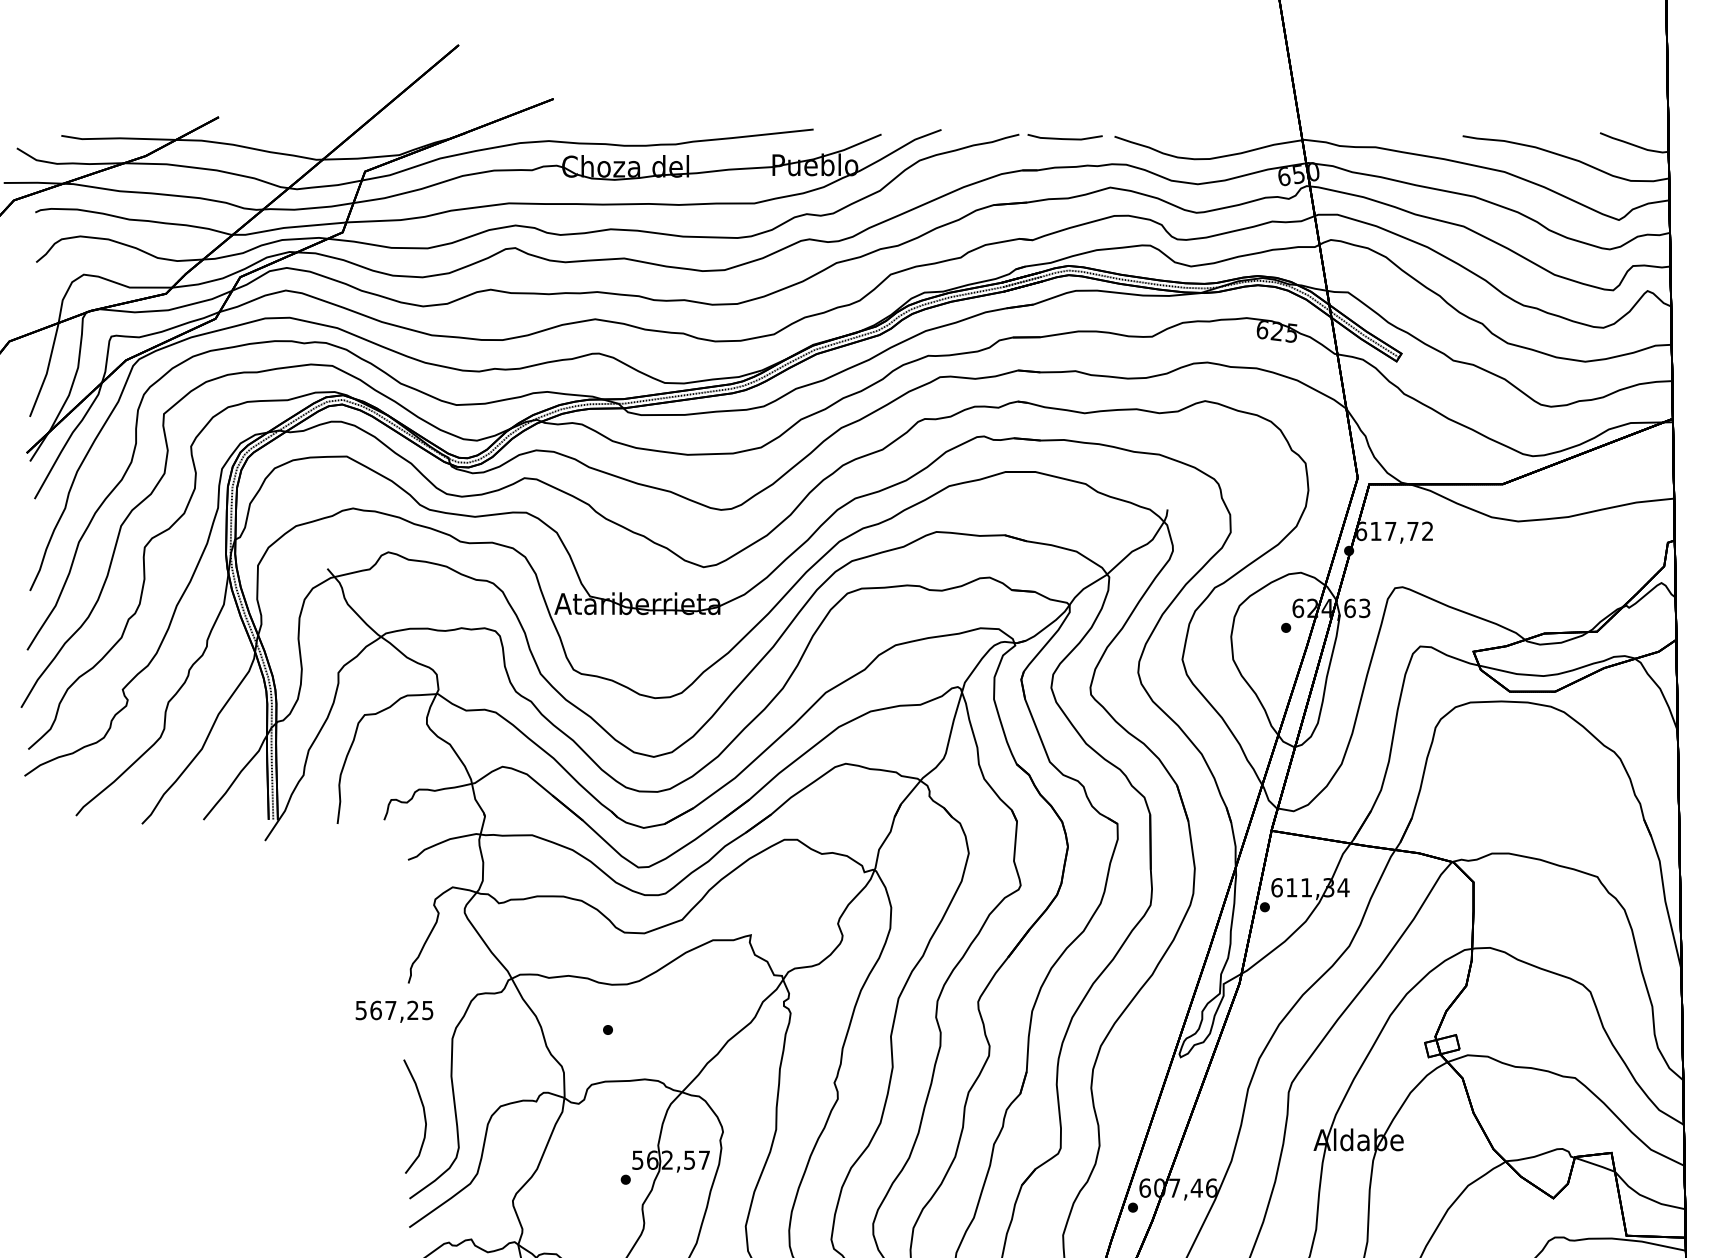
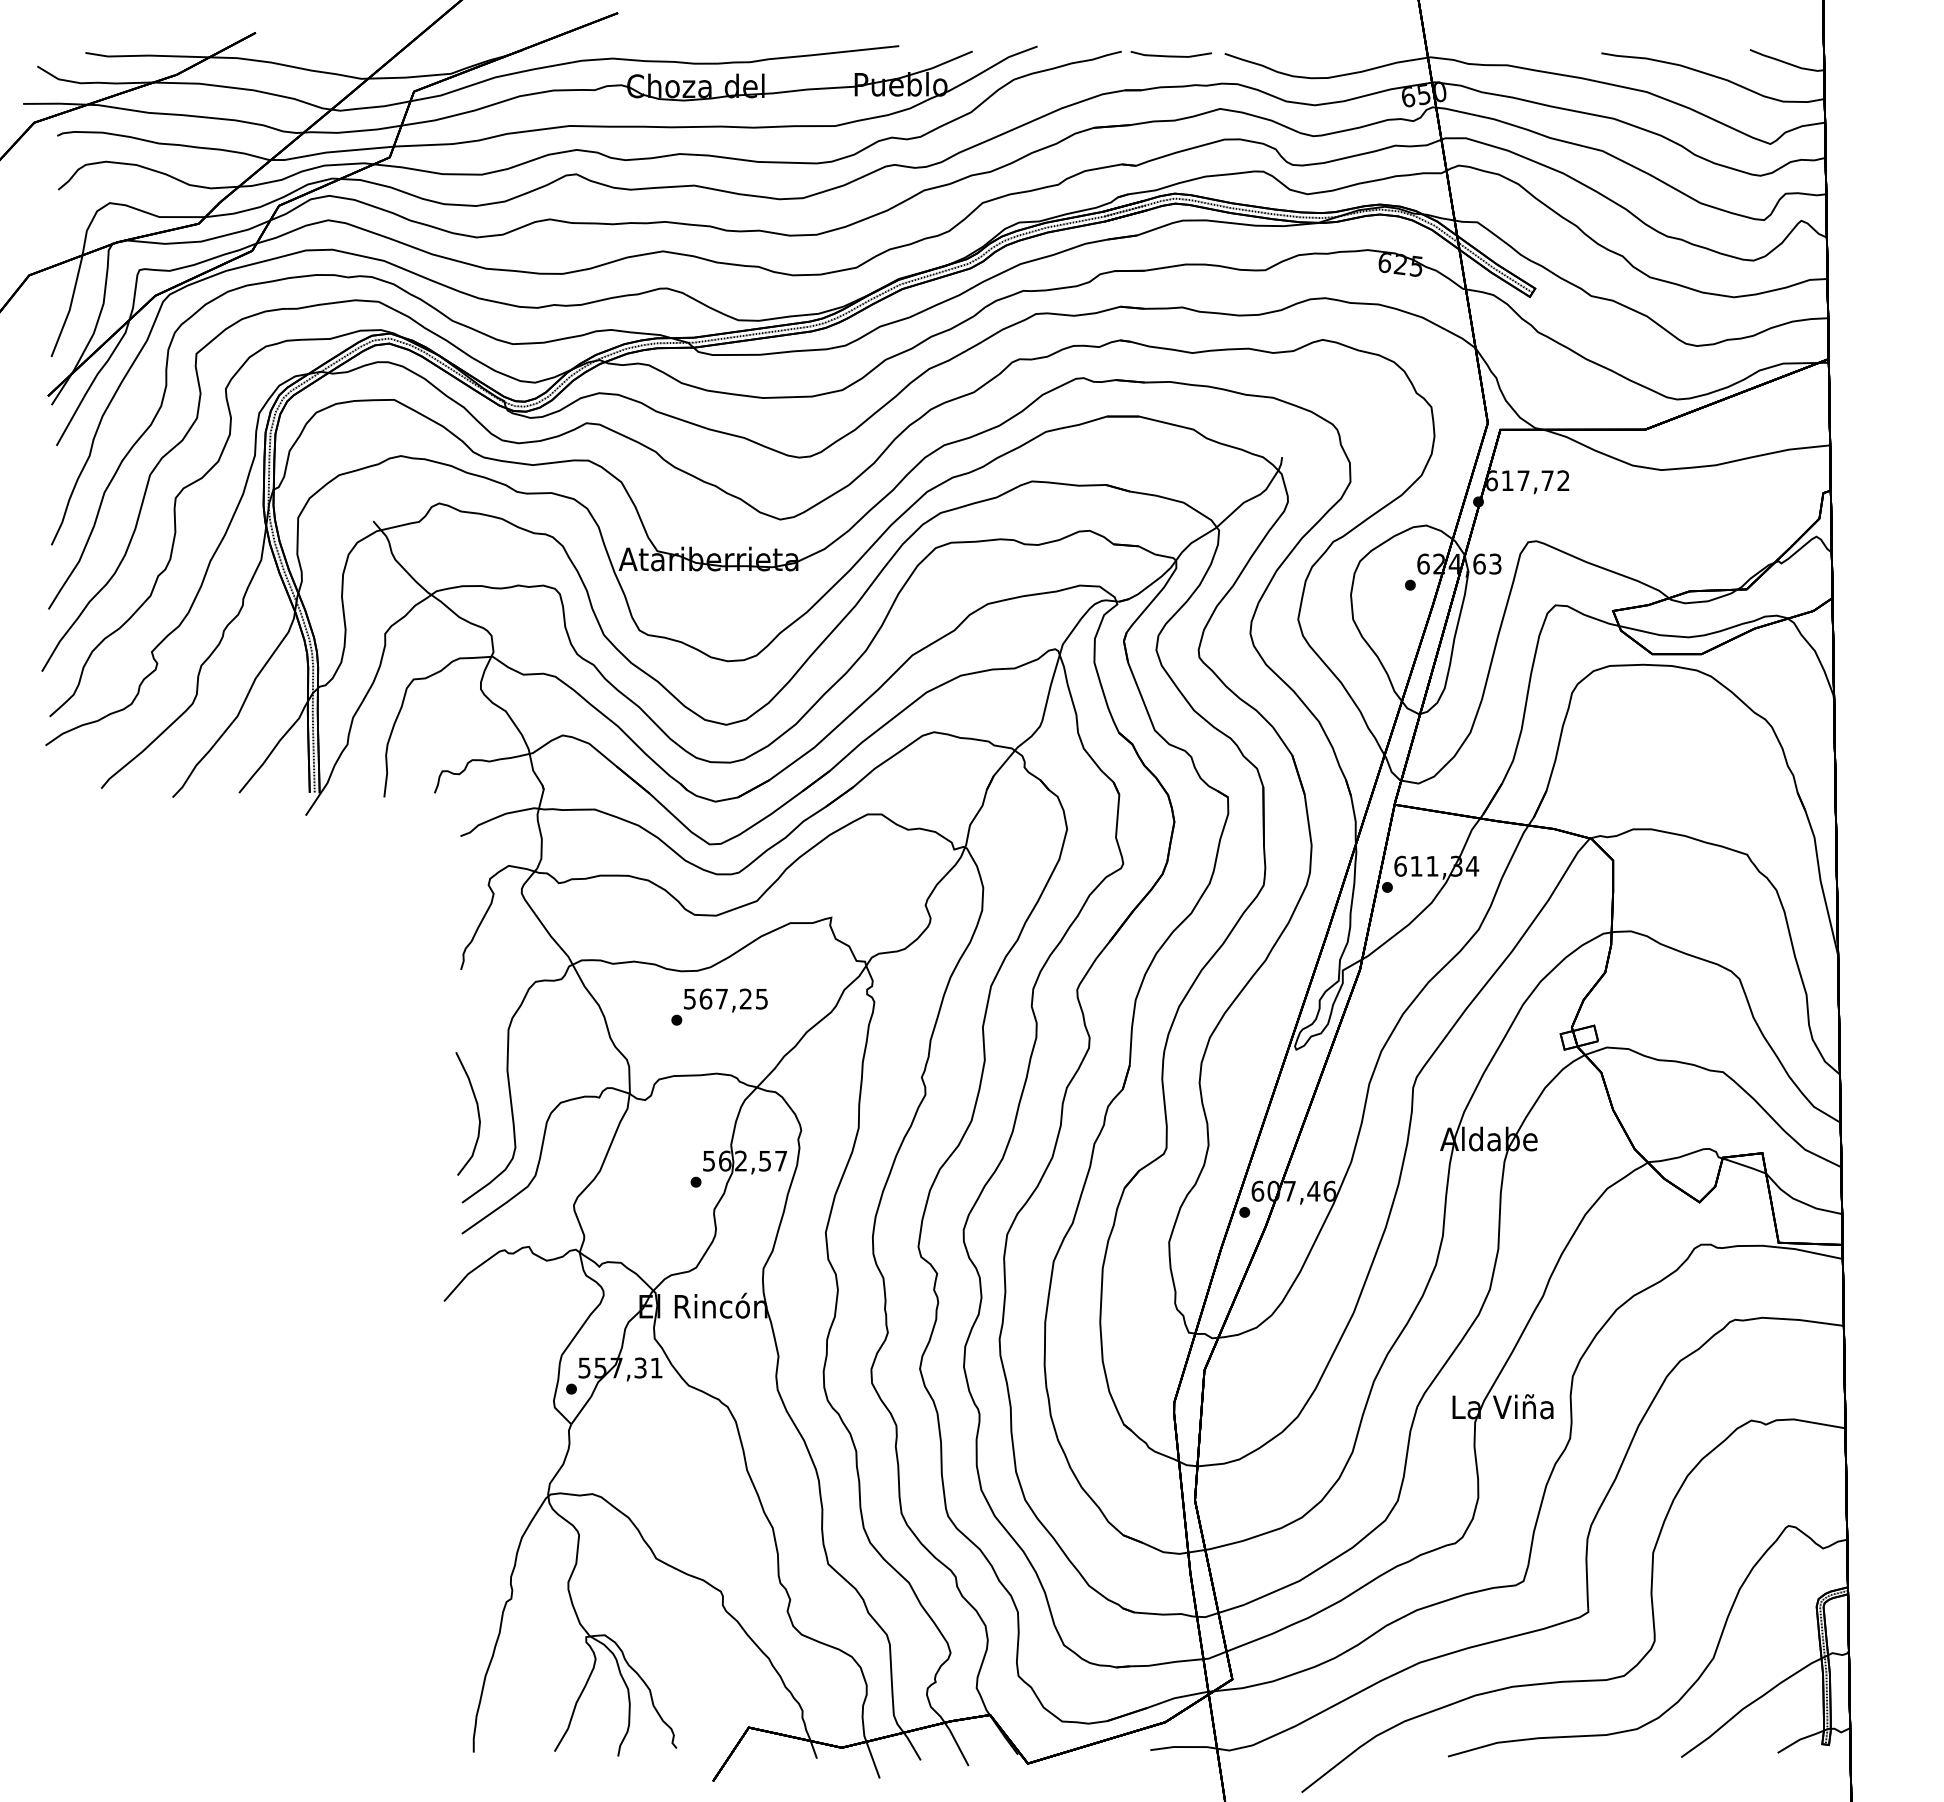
text: (394, 1011) -> (725, 1000), moved

